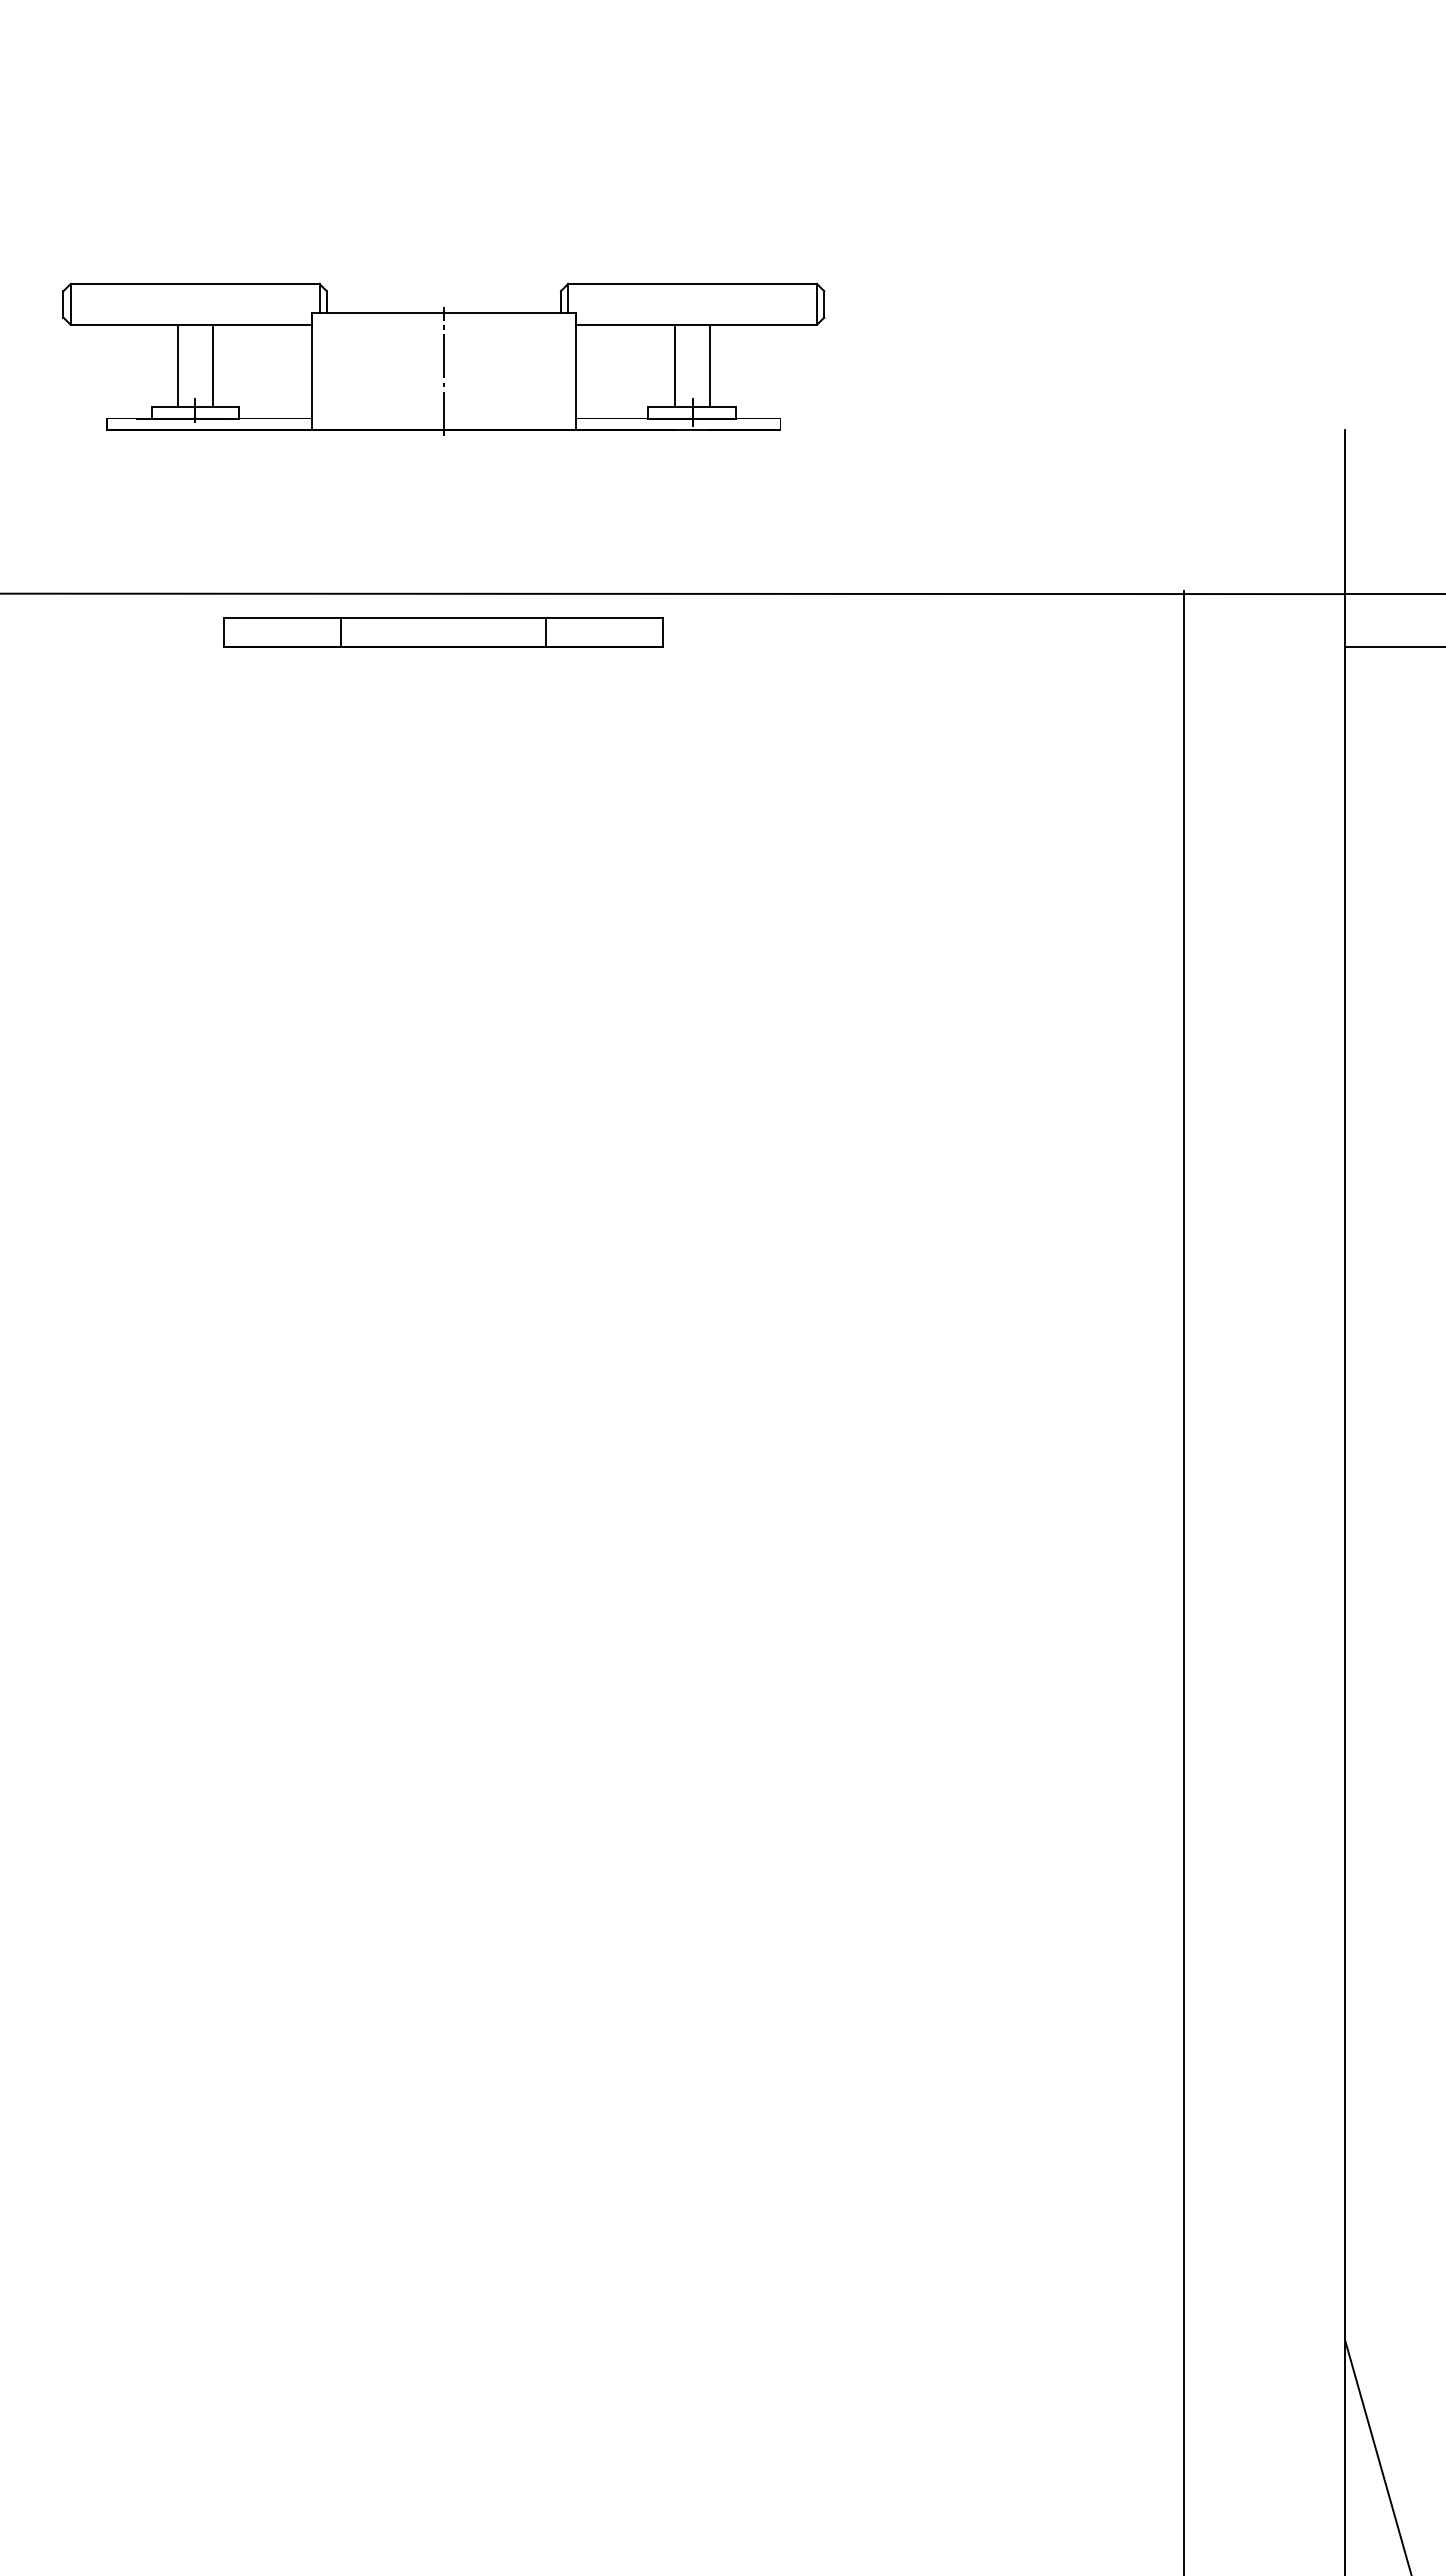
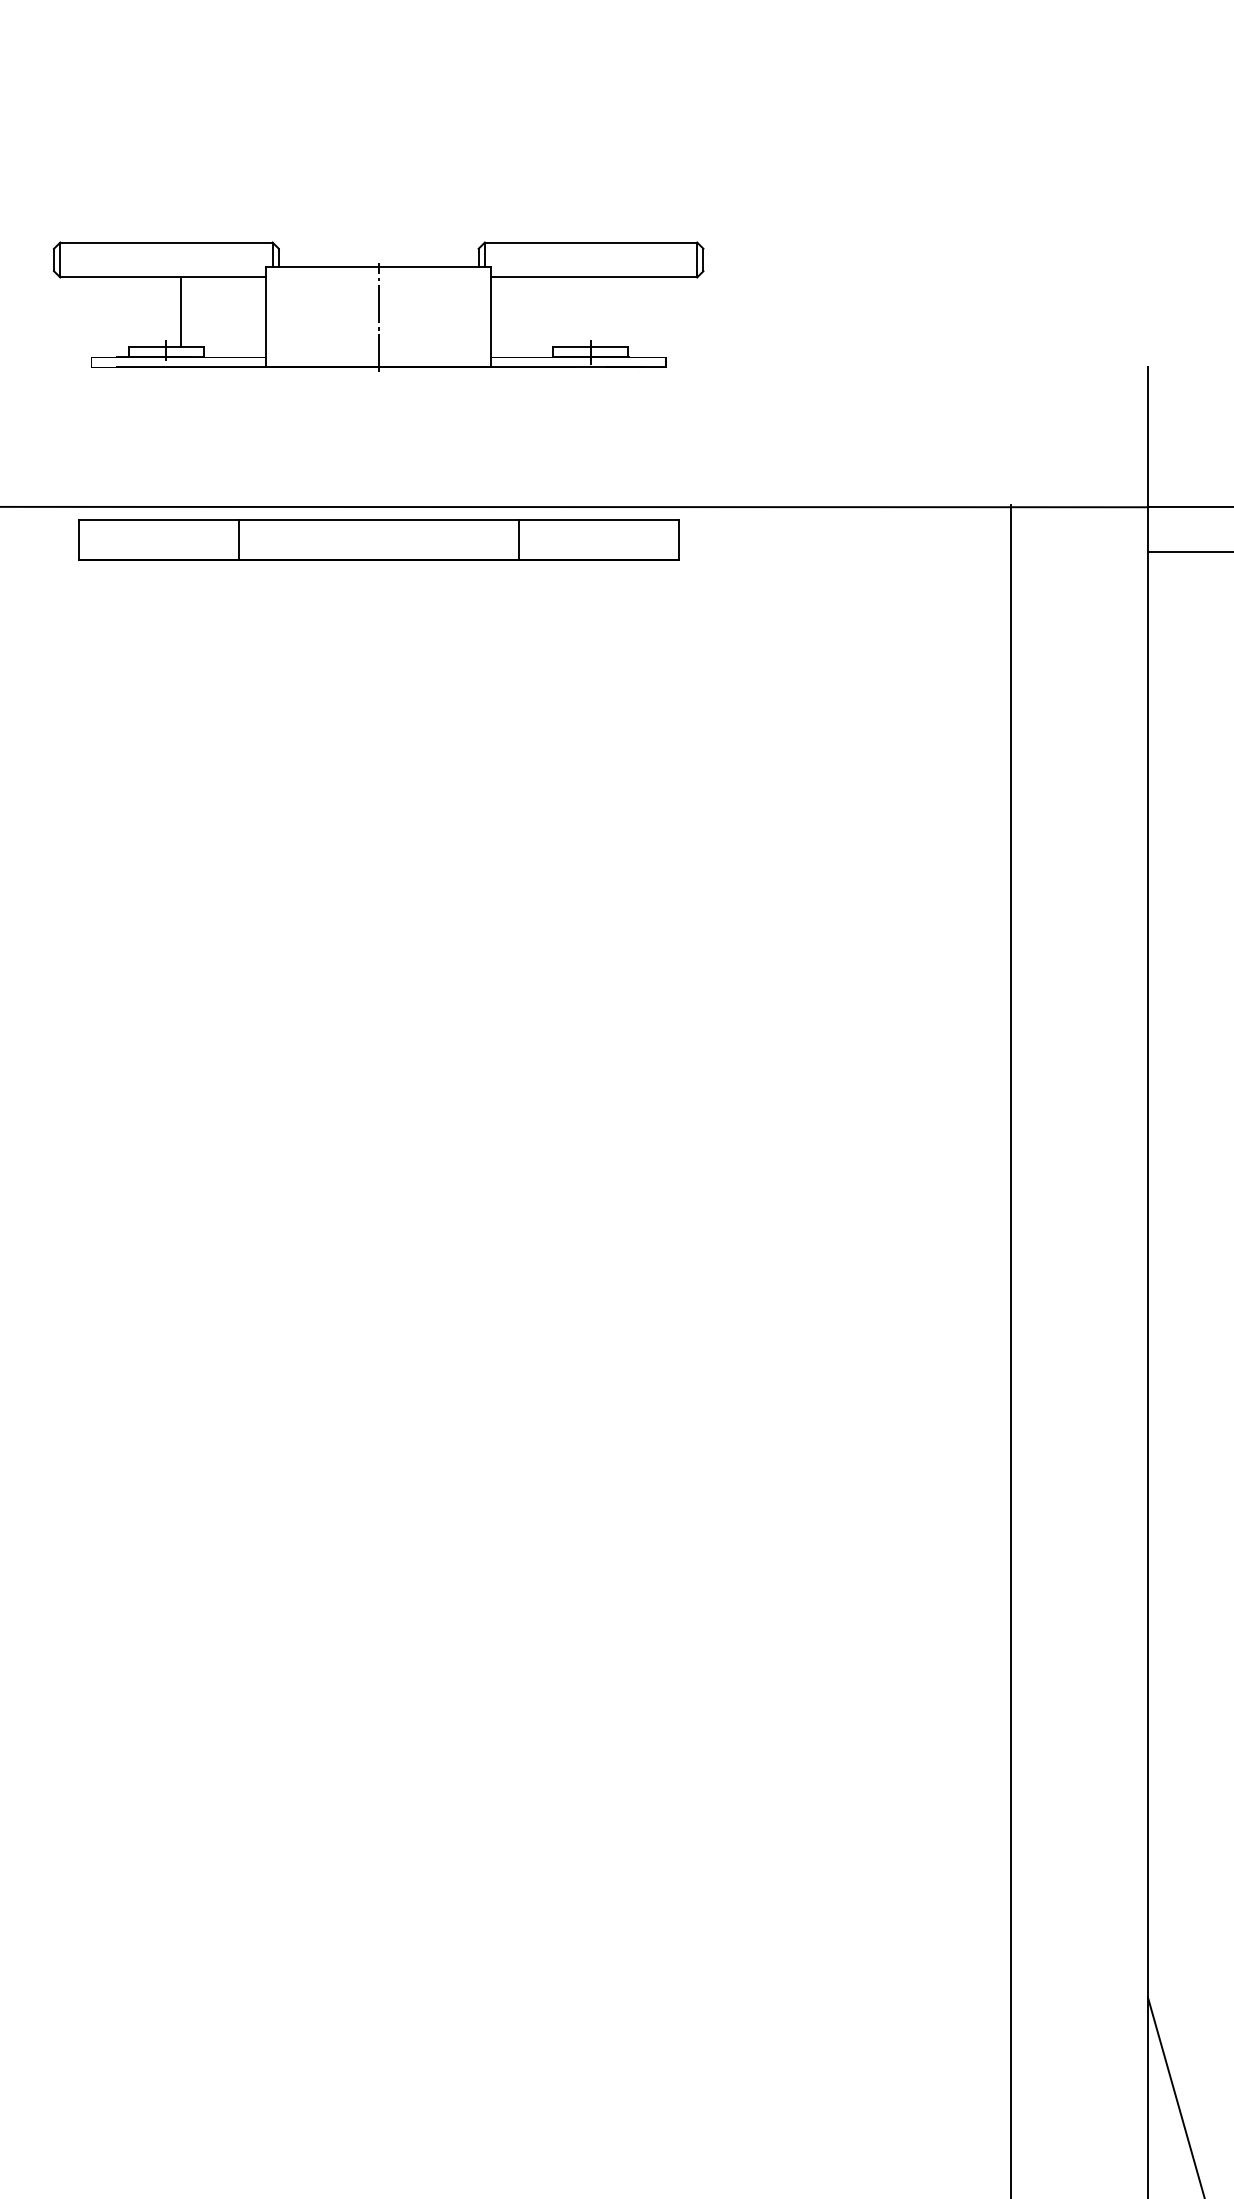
line: (177, 366) -> (151, 312), removed
line: (675, 366) -> (576, 312), removed
line: (710, 366) -> (606, 312), removed
part: (443, 632) -> (378, 540), size x1.6

